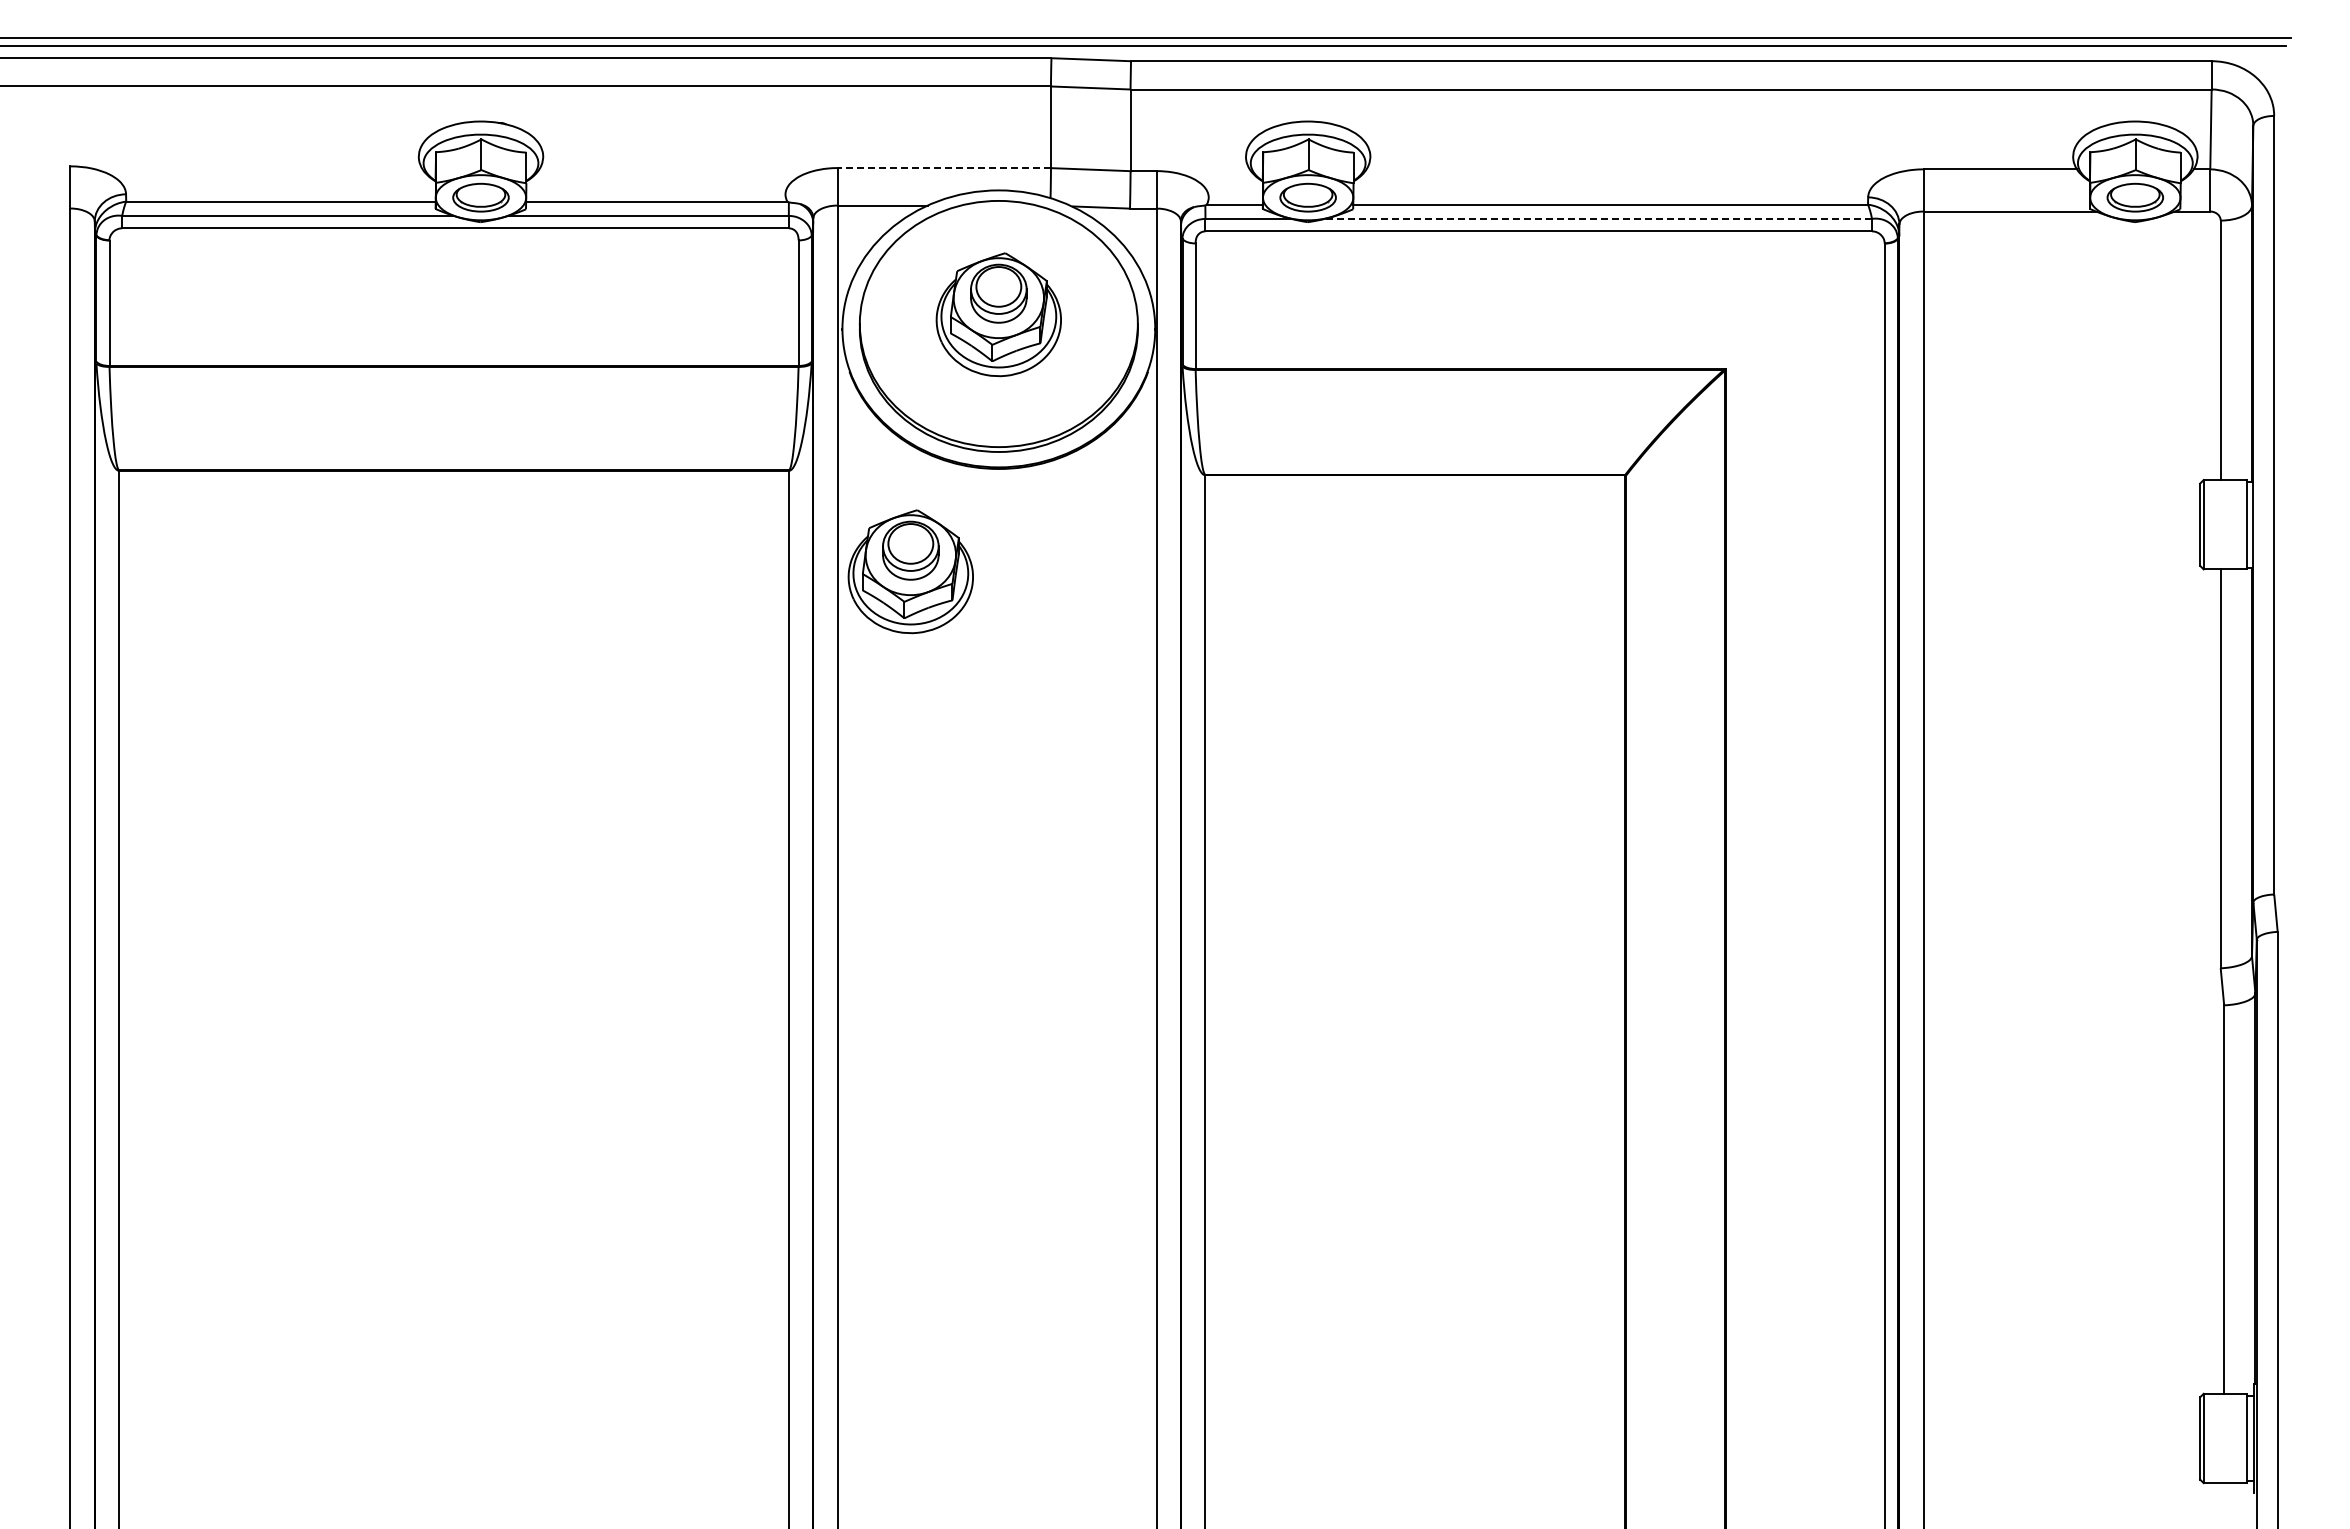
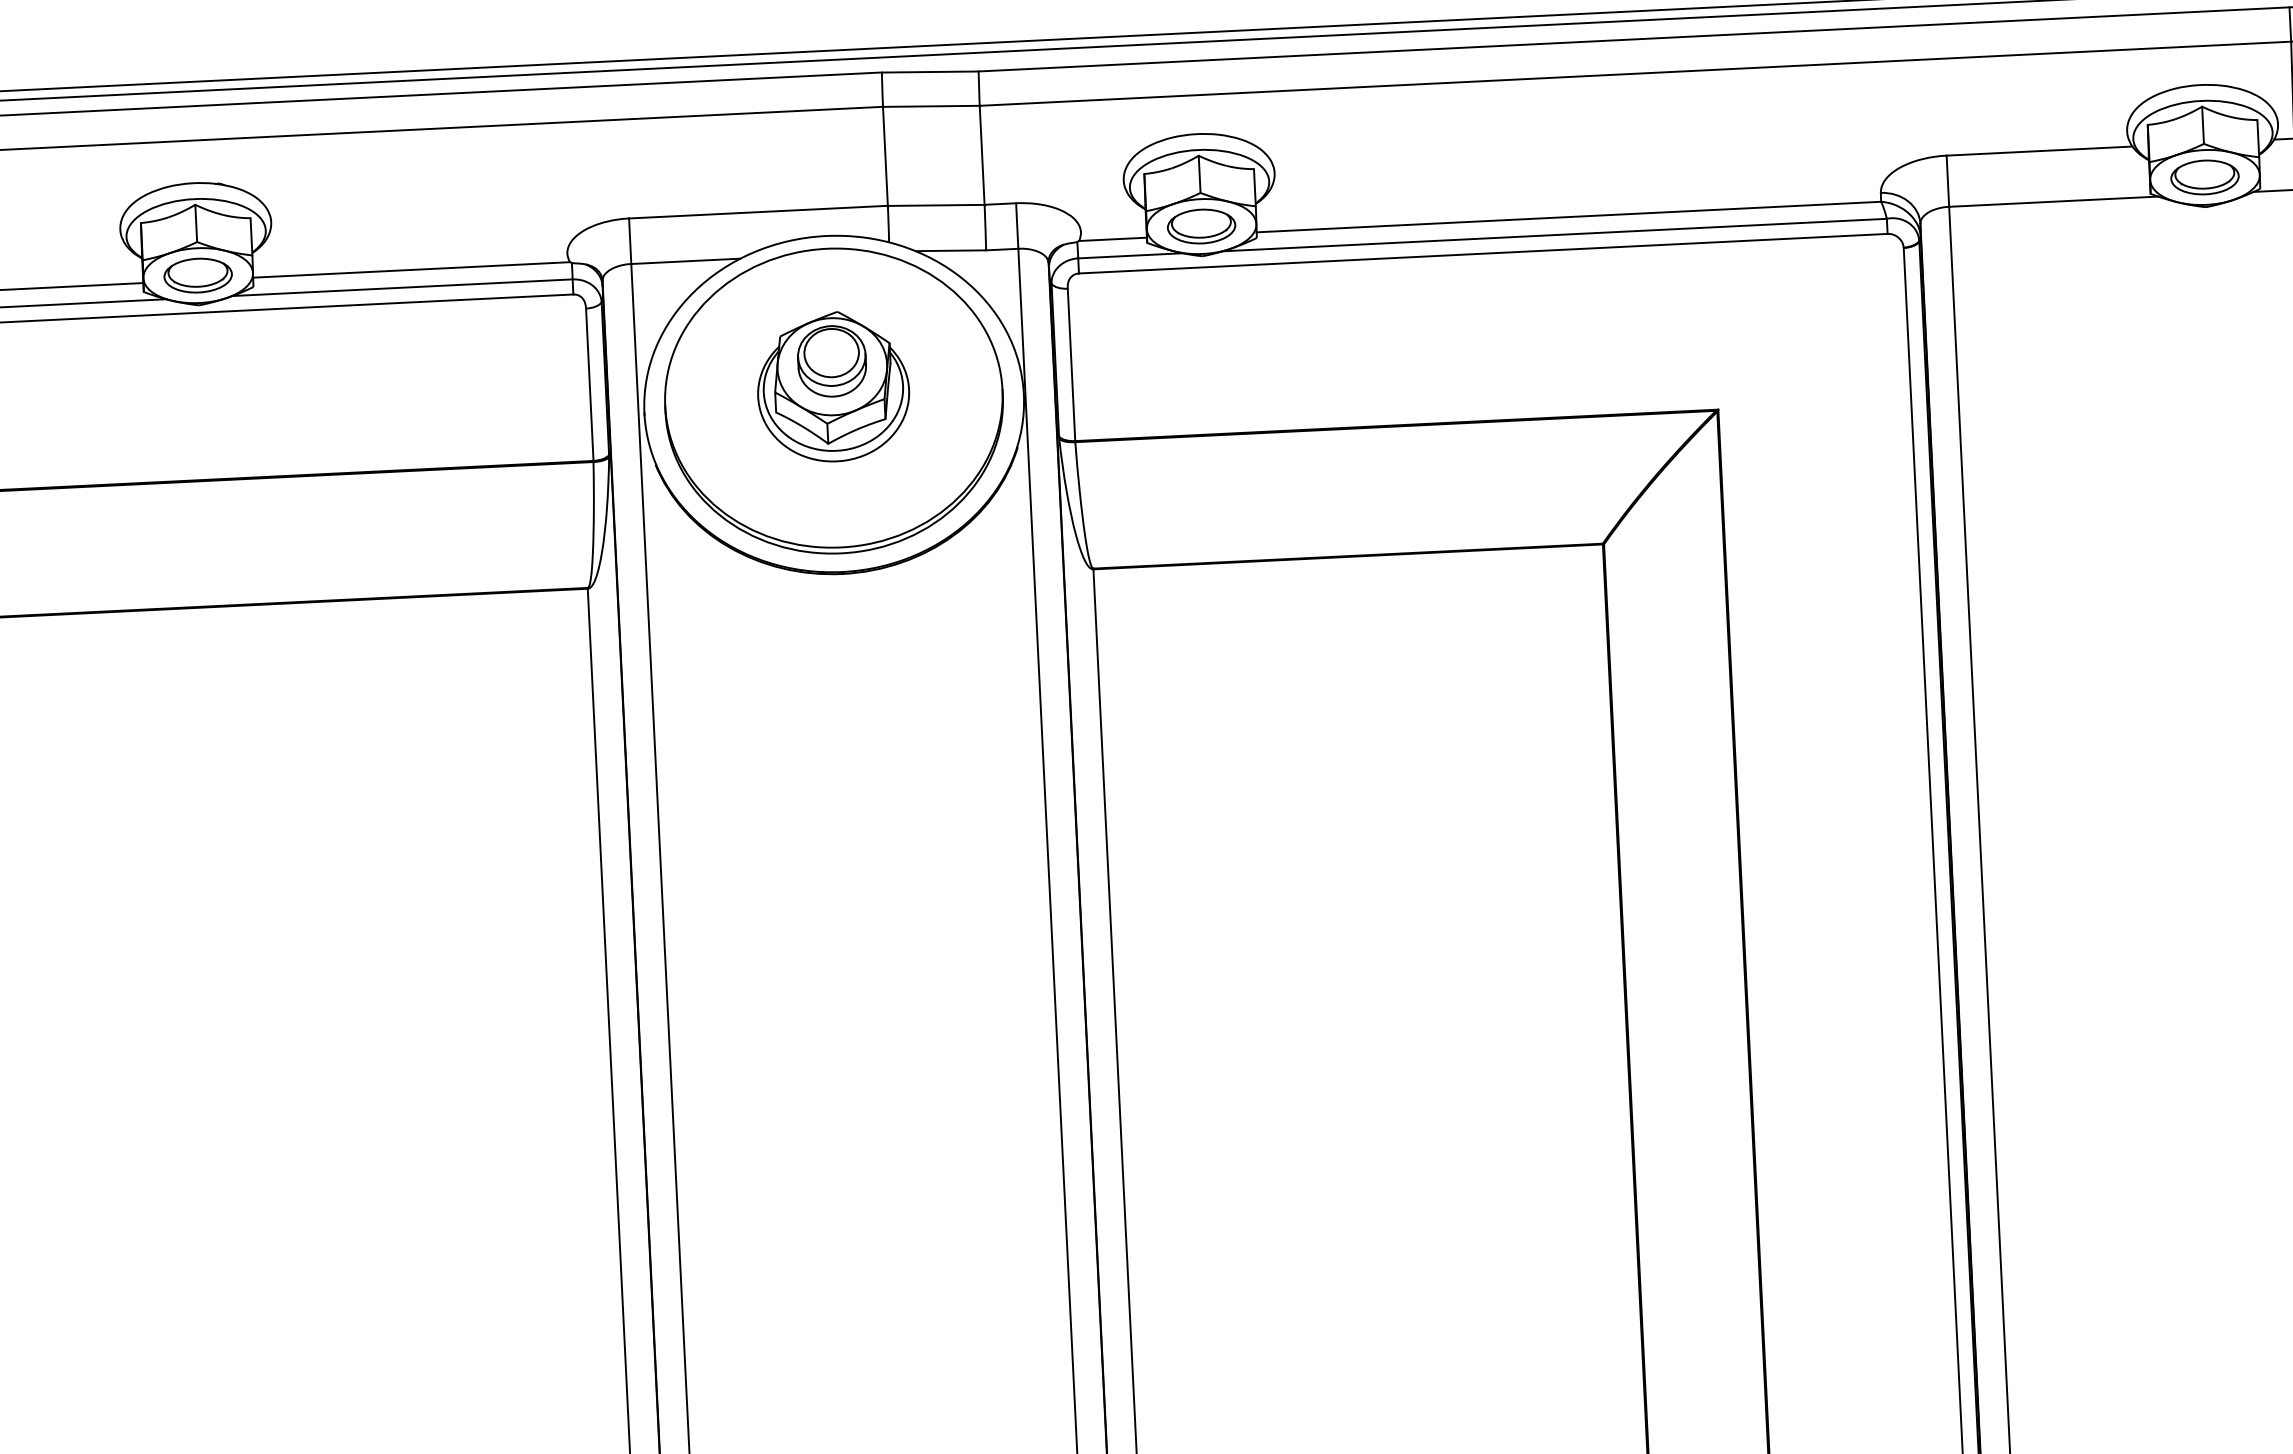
line: (944, 168) -> (758, 212), dashed -> solid
line: (1598, 218) -> (1555, 234), dashed -> solid
part: (910, 571) -> (741, 703), removed

